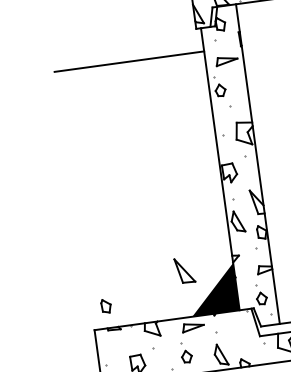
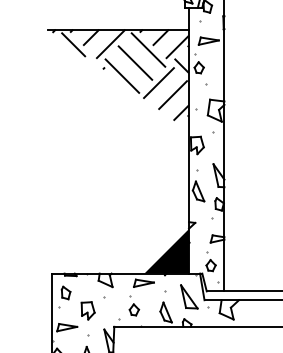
hatch: (138, 109) -> (120, 74), added
part: (184, 270) -> (189, 296), moved
part: (105, 305) -> (65, 292), moved

